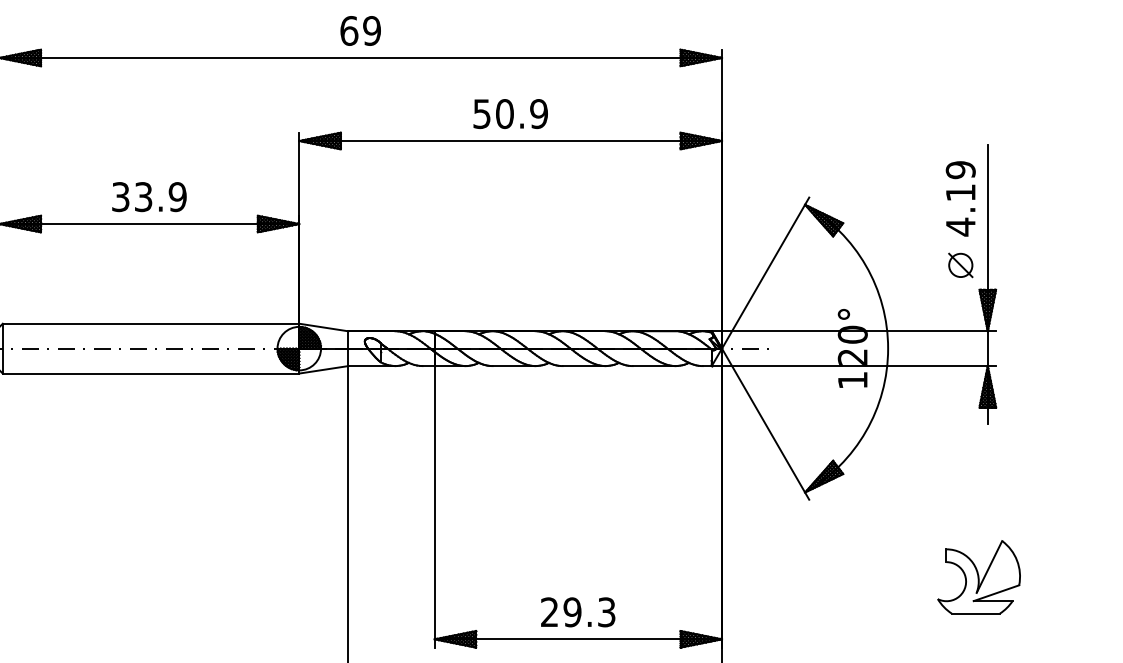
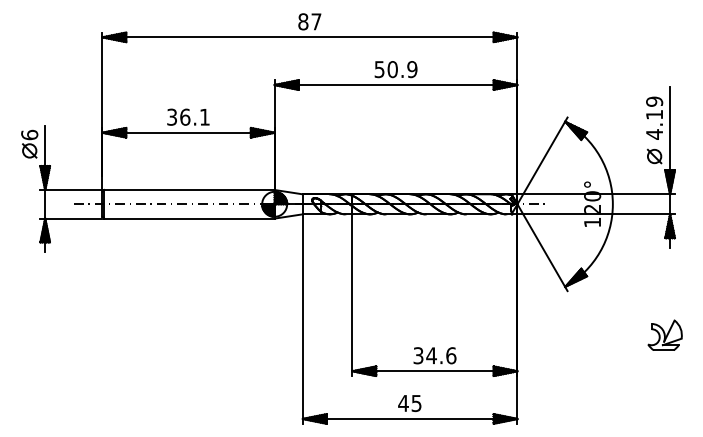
text: (359, 30) -> (309, 21), 69 -> 87
text: (159, 195) -> (194, 116), 33.9 -> 36.1
part: (978, 575) -> (664, 334), size x0.71
text: (577, 611) -> (434, 355), 29.3 -> 34.6

